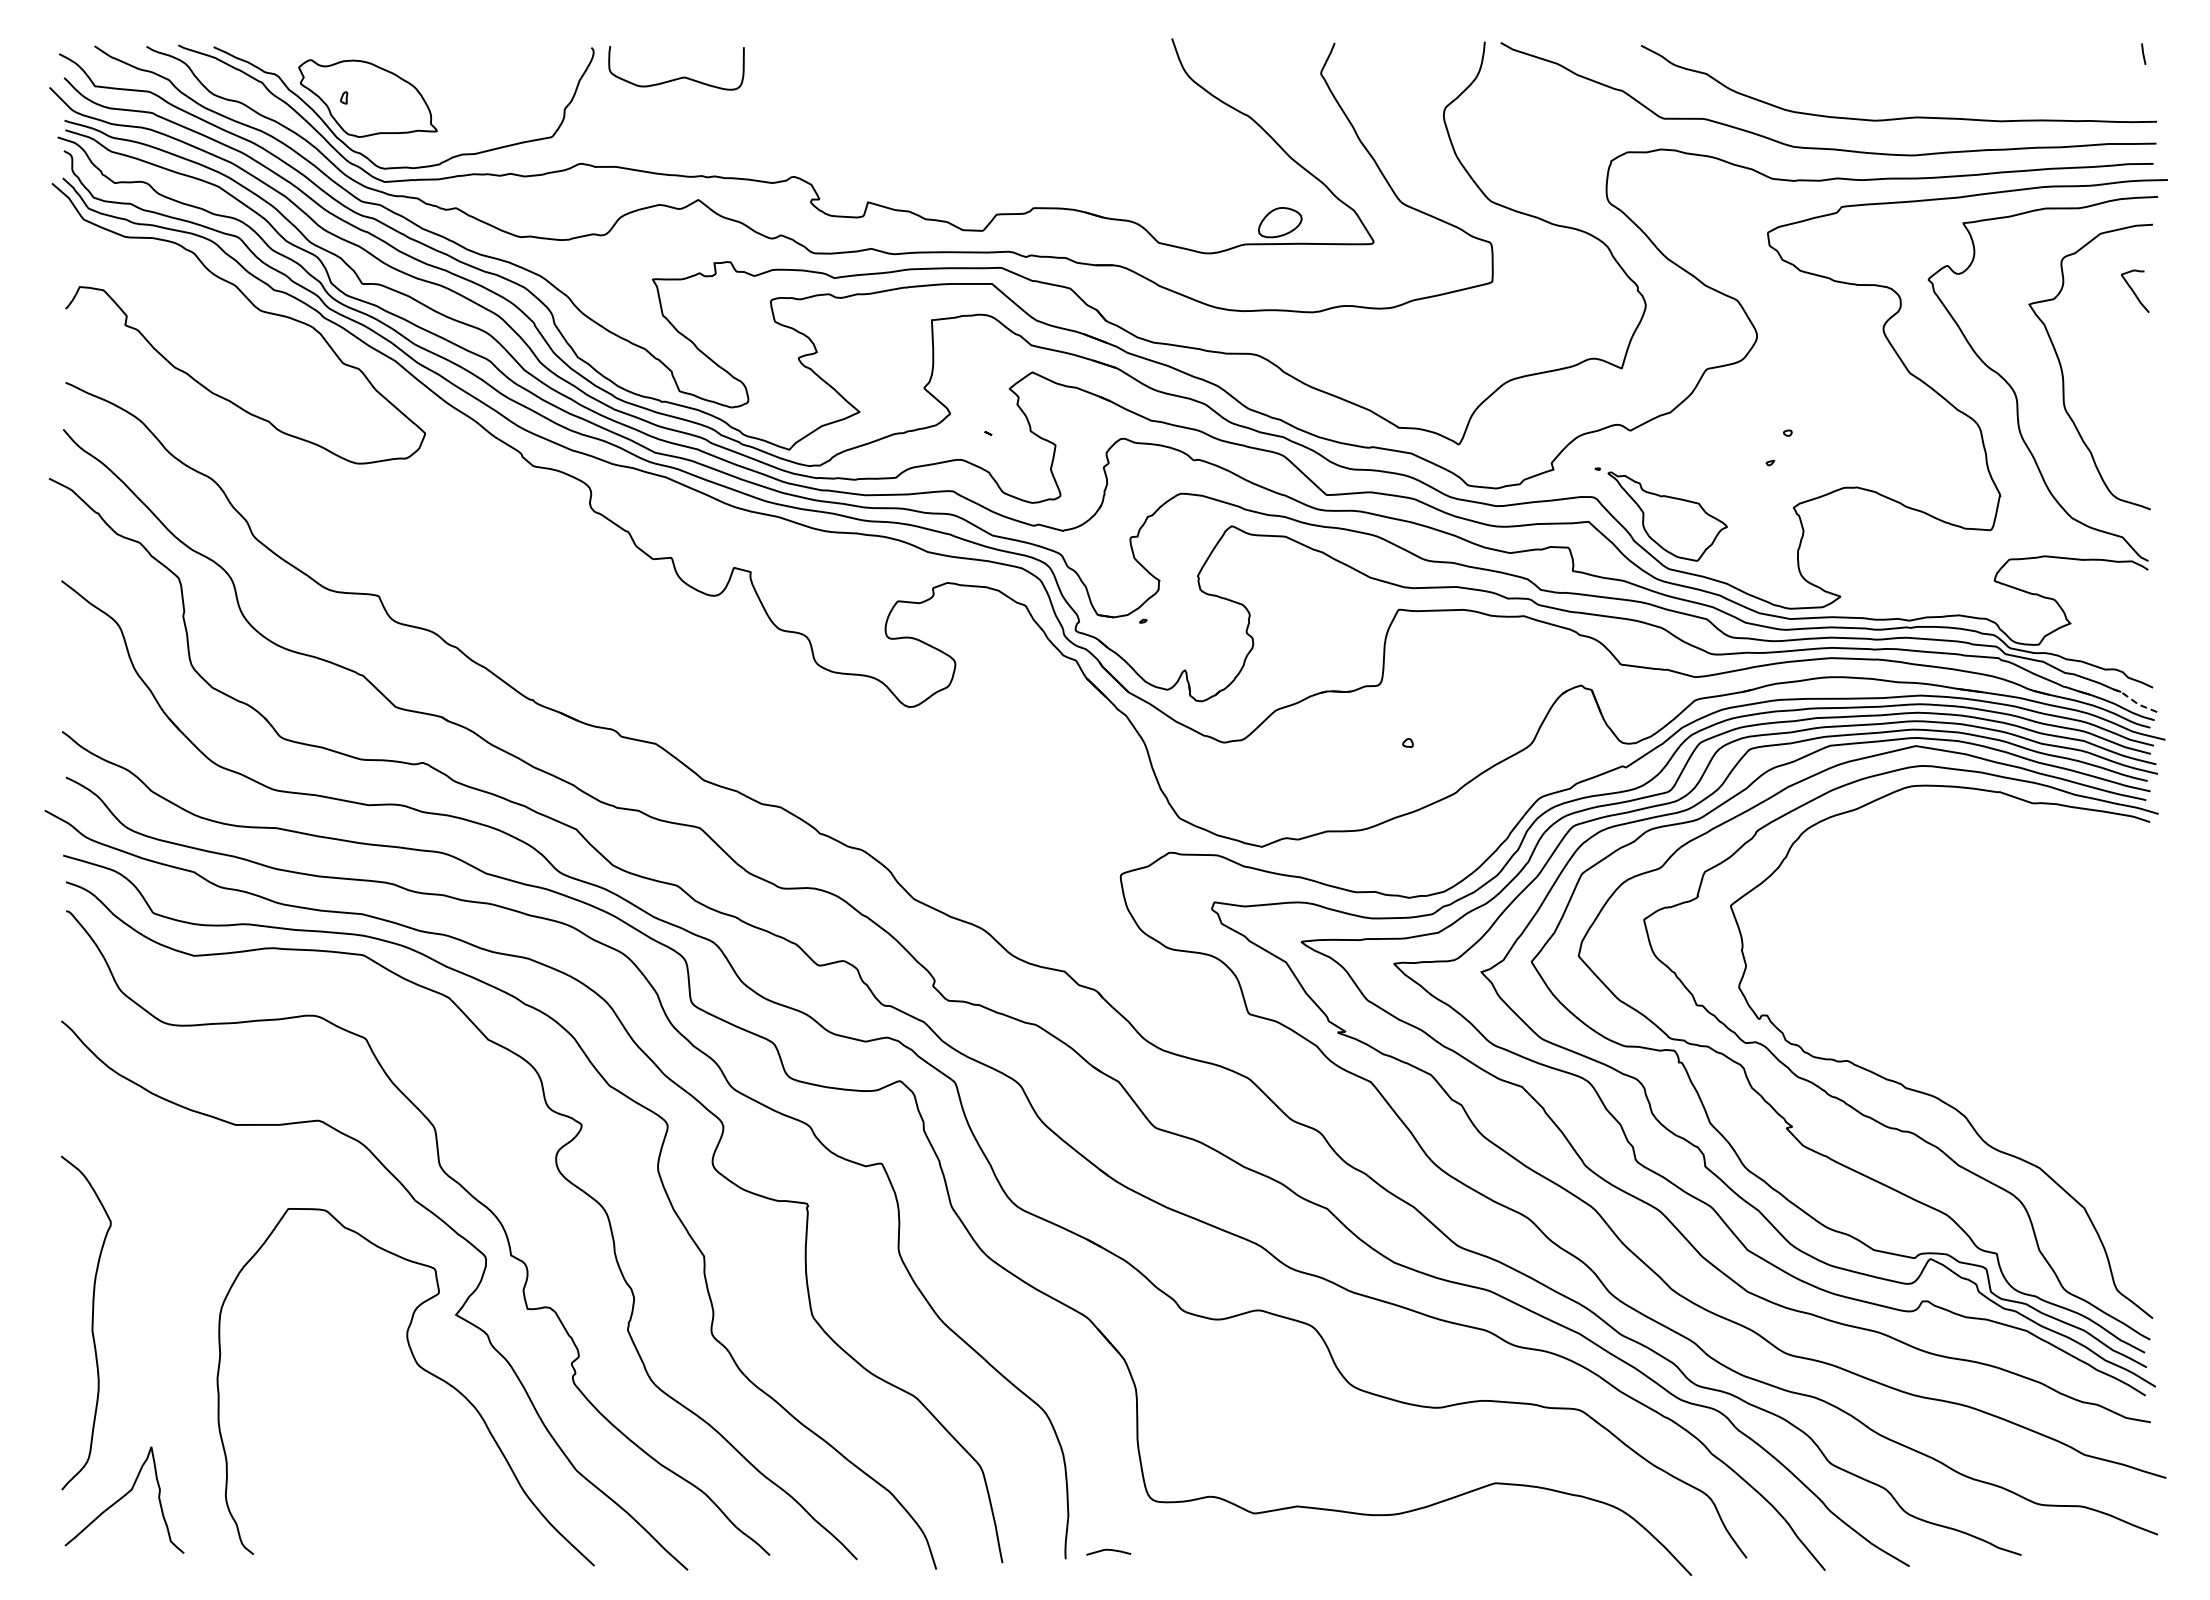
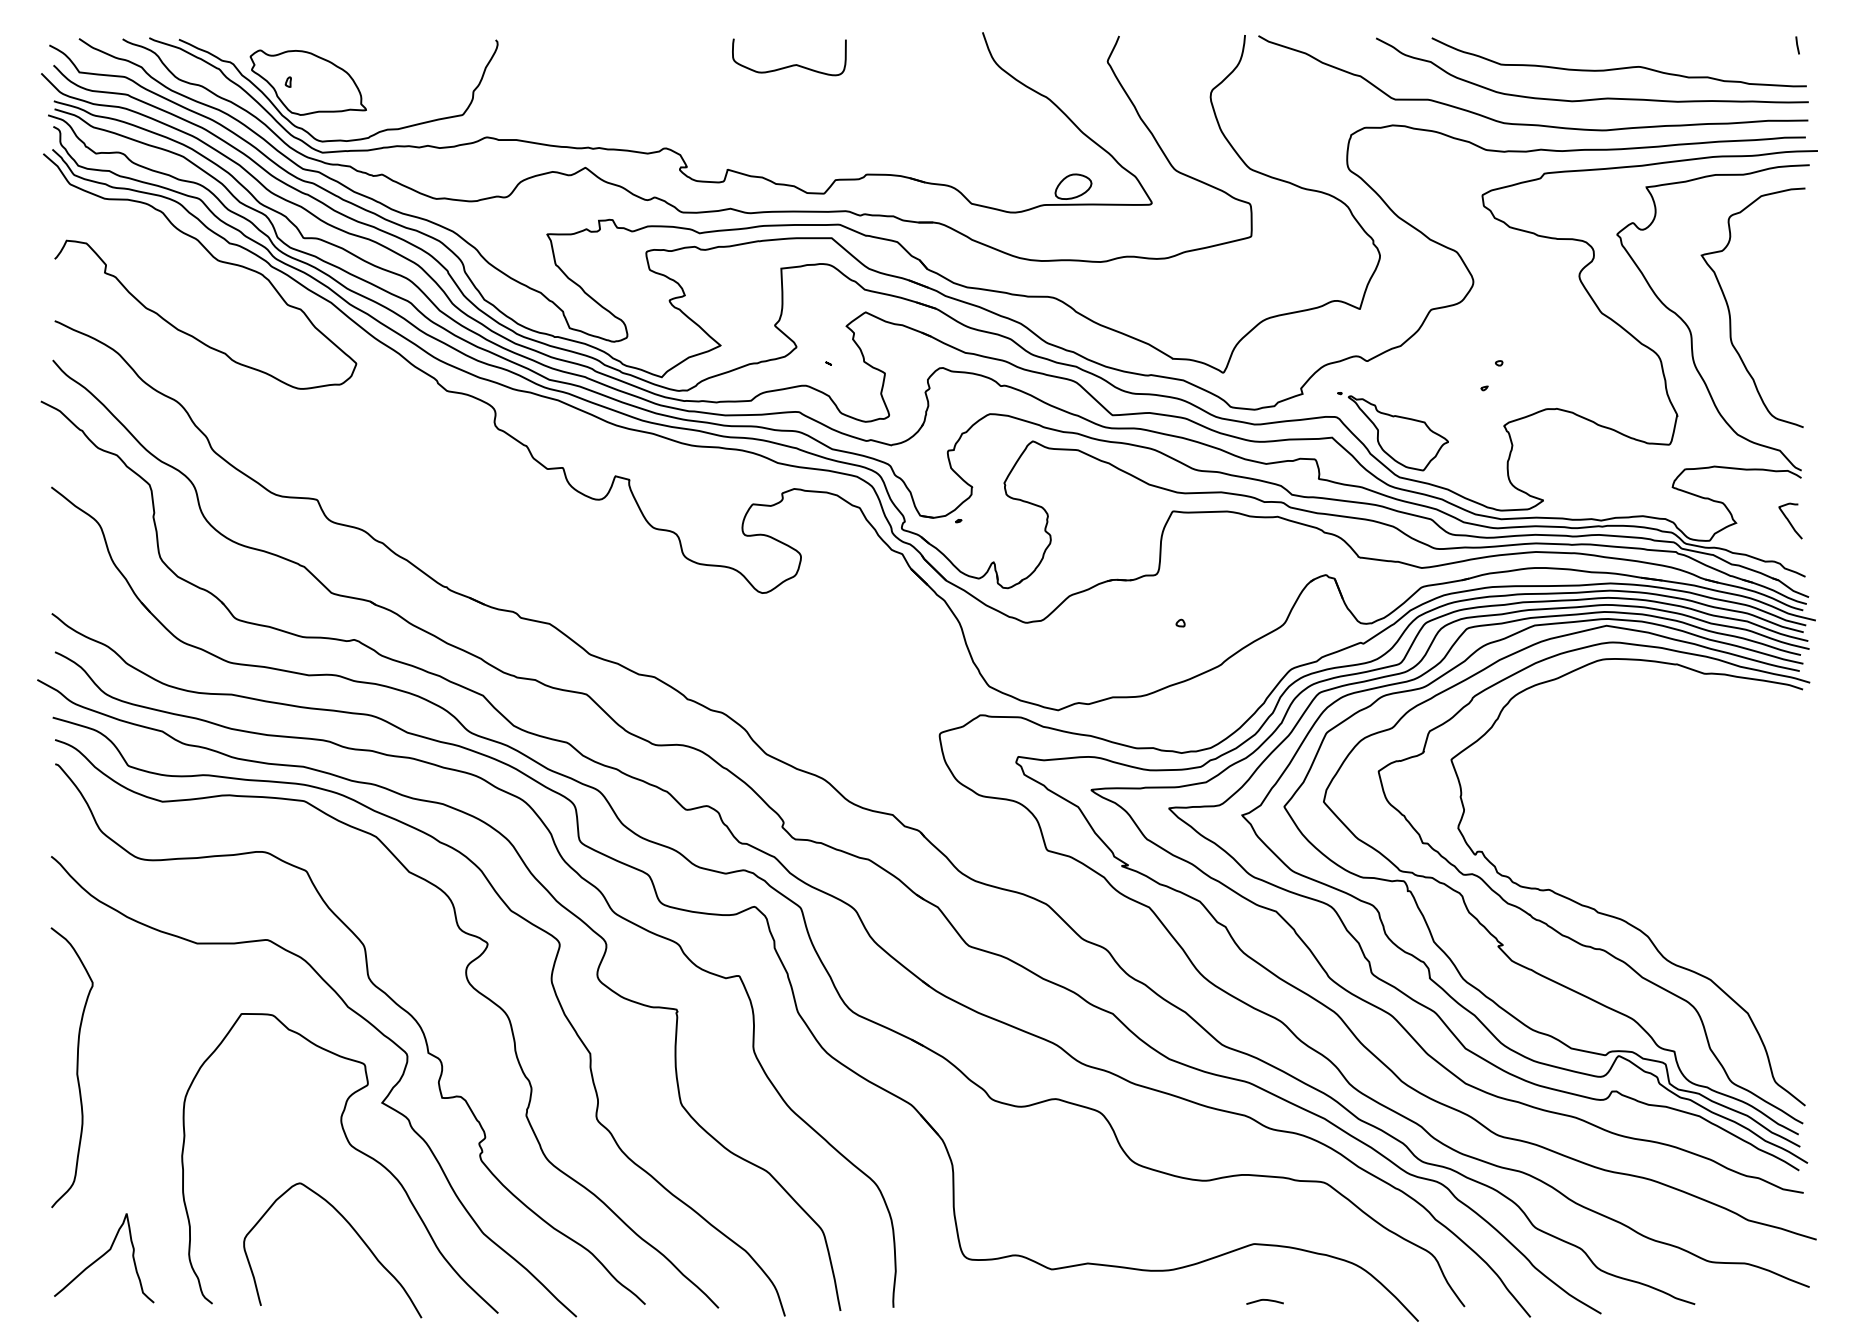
curve: (678, 77) -> (791, 65), moved
curve: (1932, 80) -> (1620, 67), added
curve: (2134, 291) -> (1789, 521), moved
line: (2134, 701) -> (1789, 588), dashed -> solid
curve: (91, 1322) -> (76, 1067), moved
curve: (424, 1470) -> (355, 1233), added
curve: (1108, 1550) -> (1264, 1300), moved

